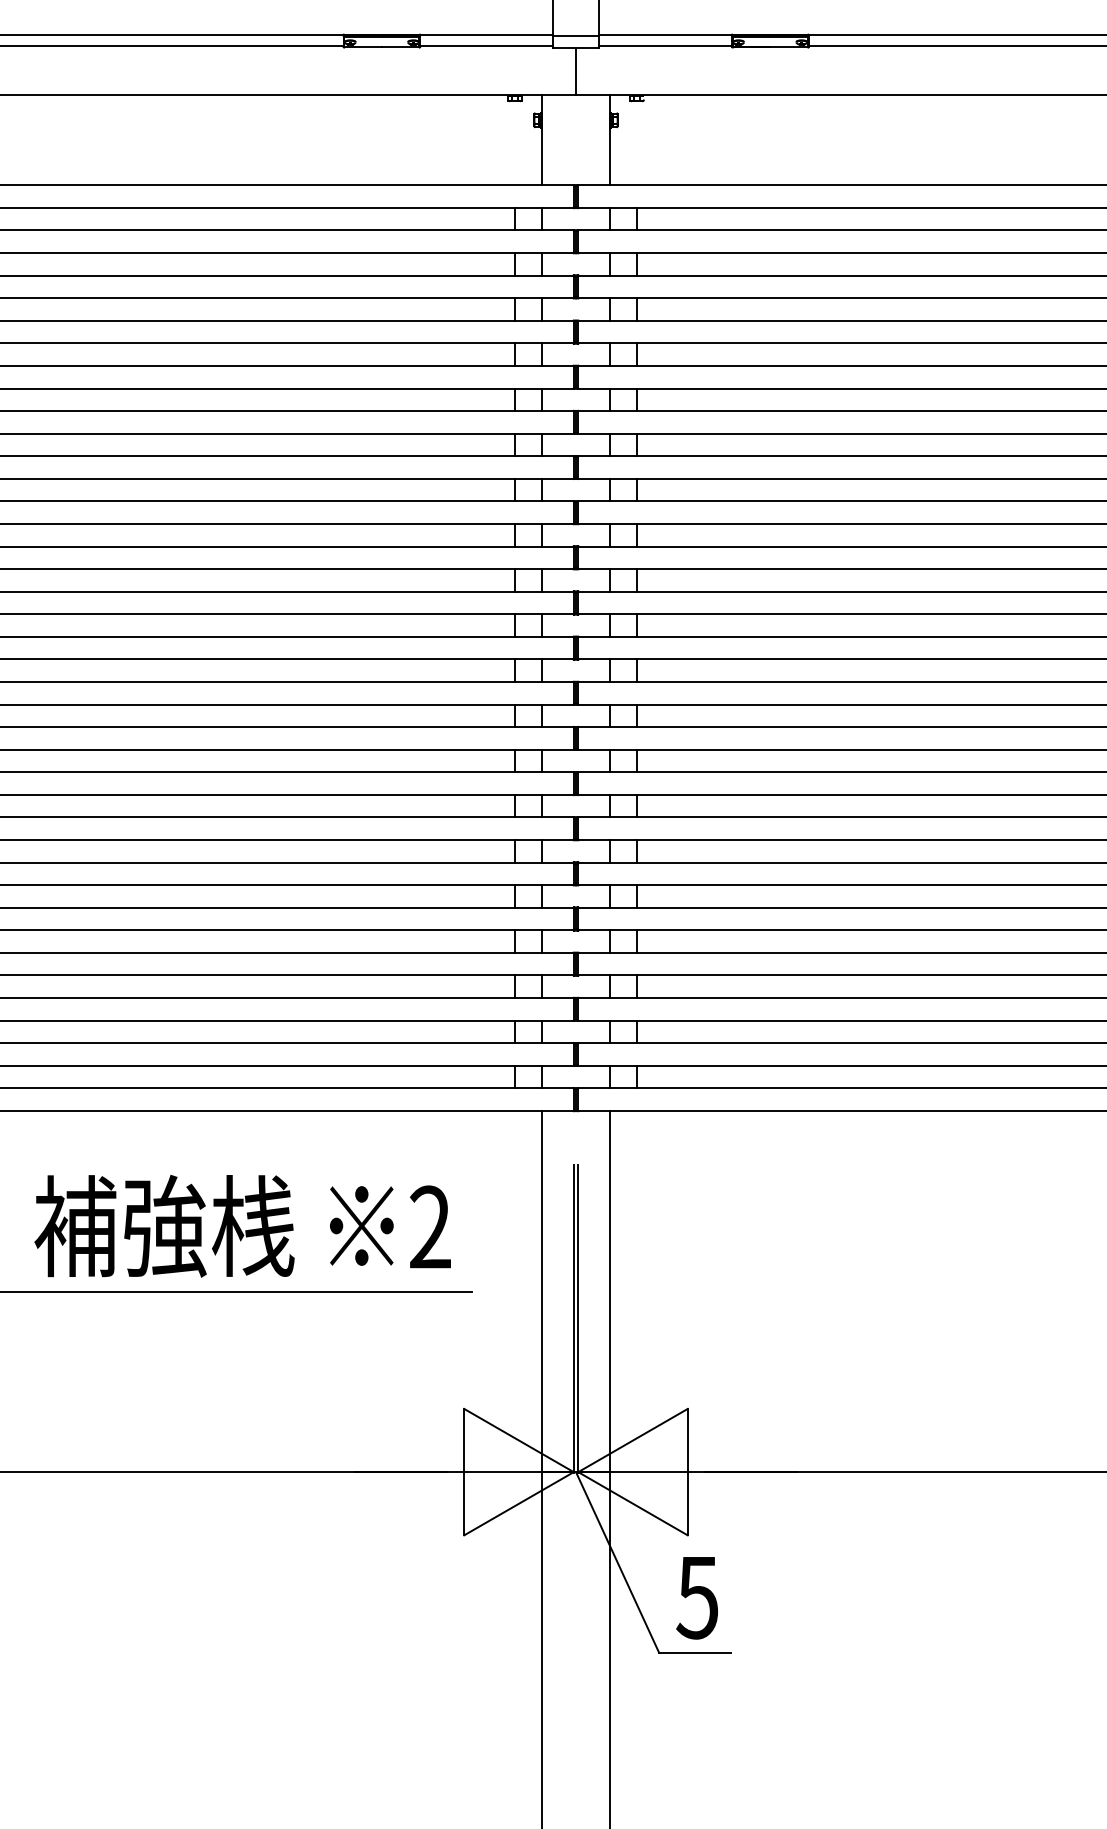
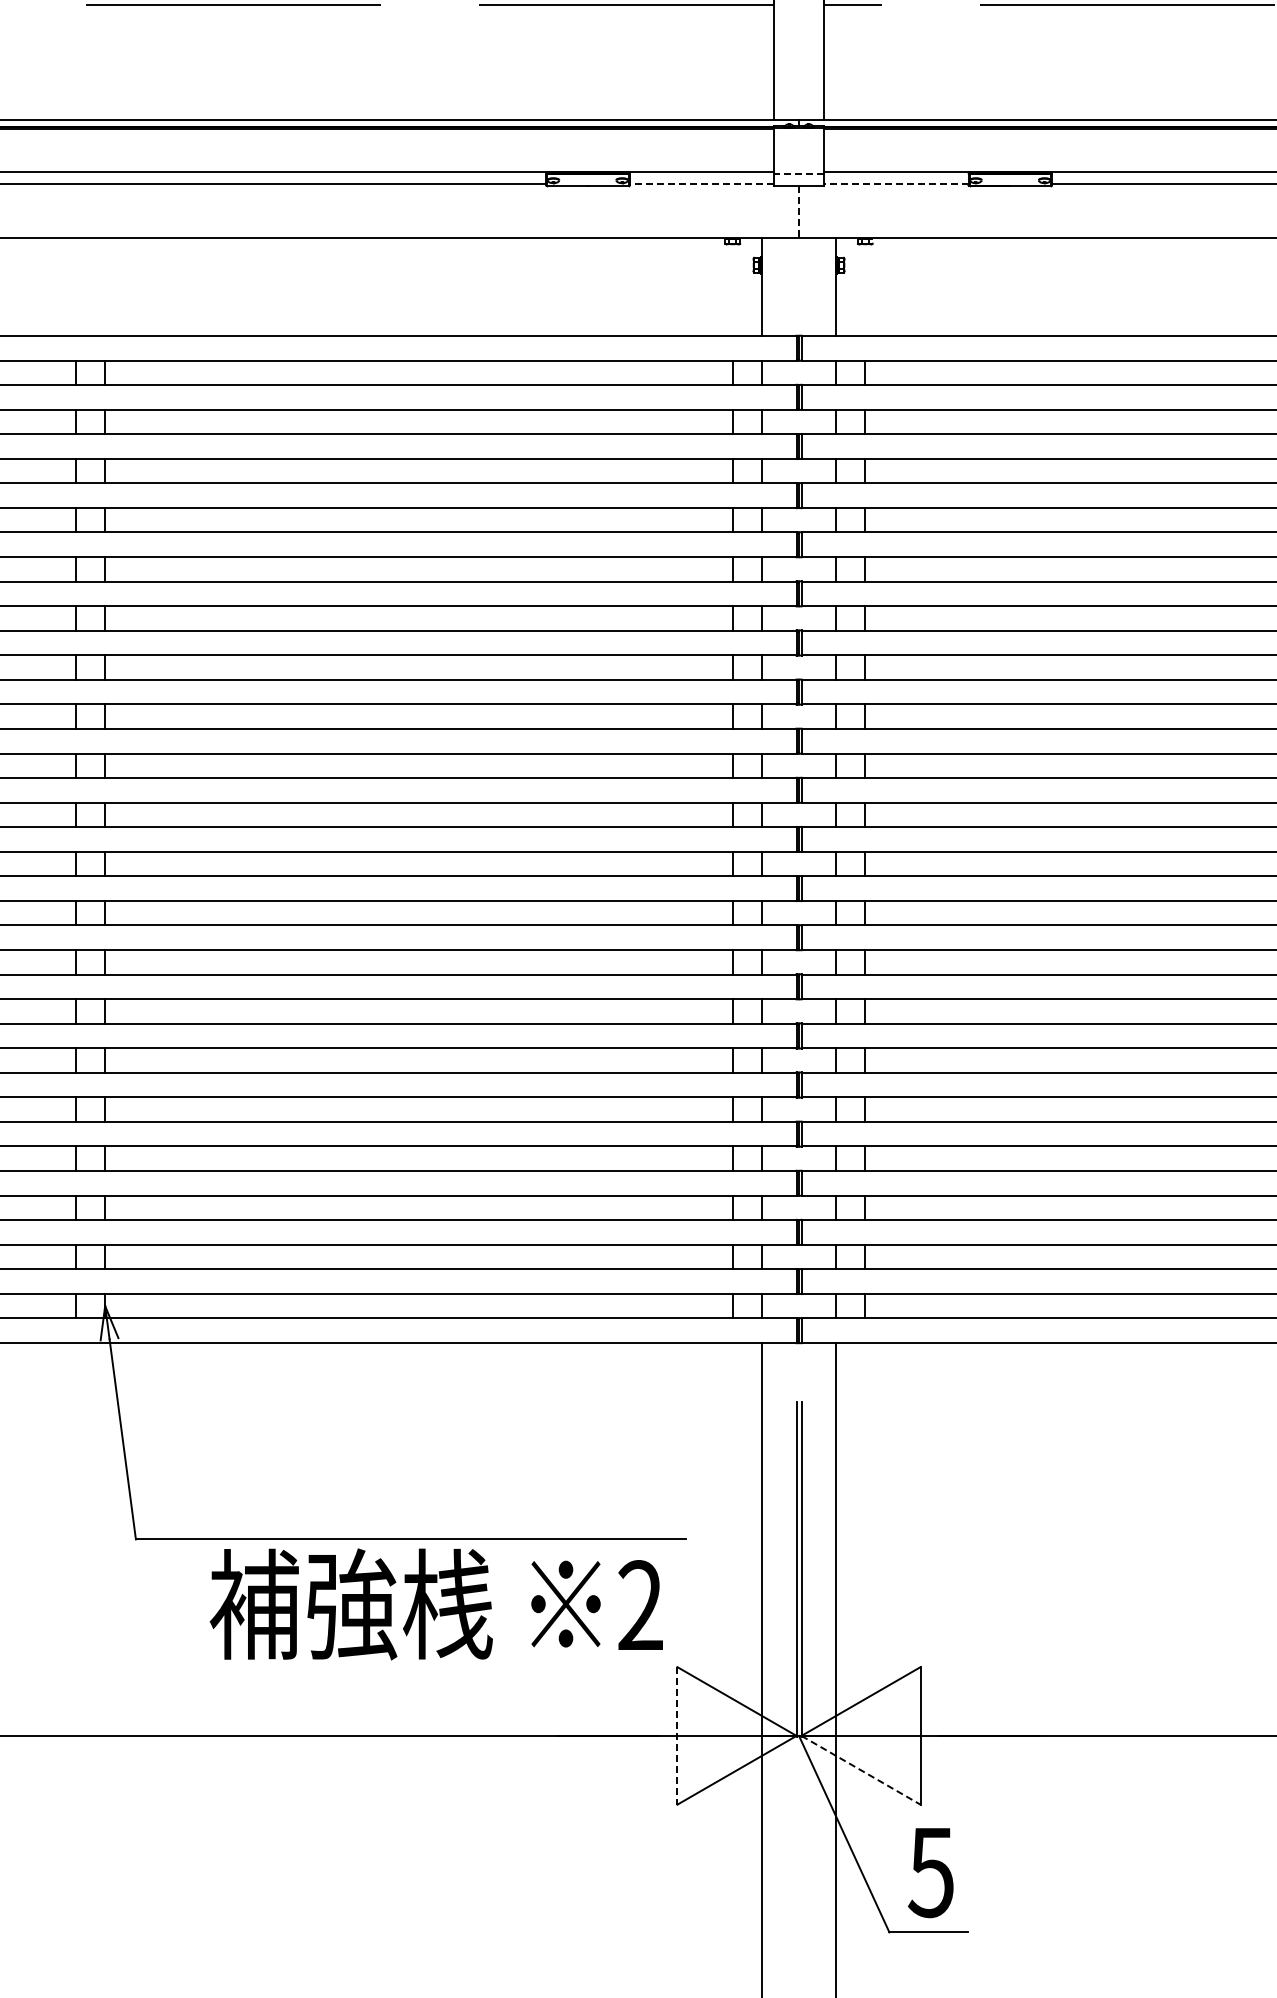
line: (576, 35) -> (799, 173), solid -> dashed
line: (486, 46) -> (701, 184), solid -> dashed
line: (664, 46) -> (895, 184), solid -> dashed
line: (576, 70) -> (799, 211), solid -> dashed
text: (241, 1226) -> (435, 1604), moved
line: (464, 1471) -> (677, 1735), solid -> dashed
line: (633, 1503) -> (861, 1770), solid -> dashed

